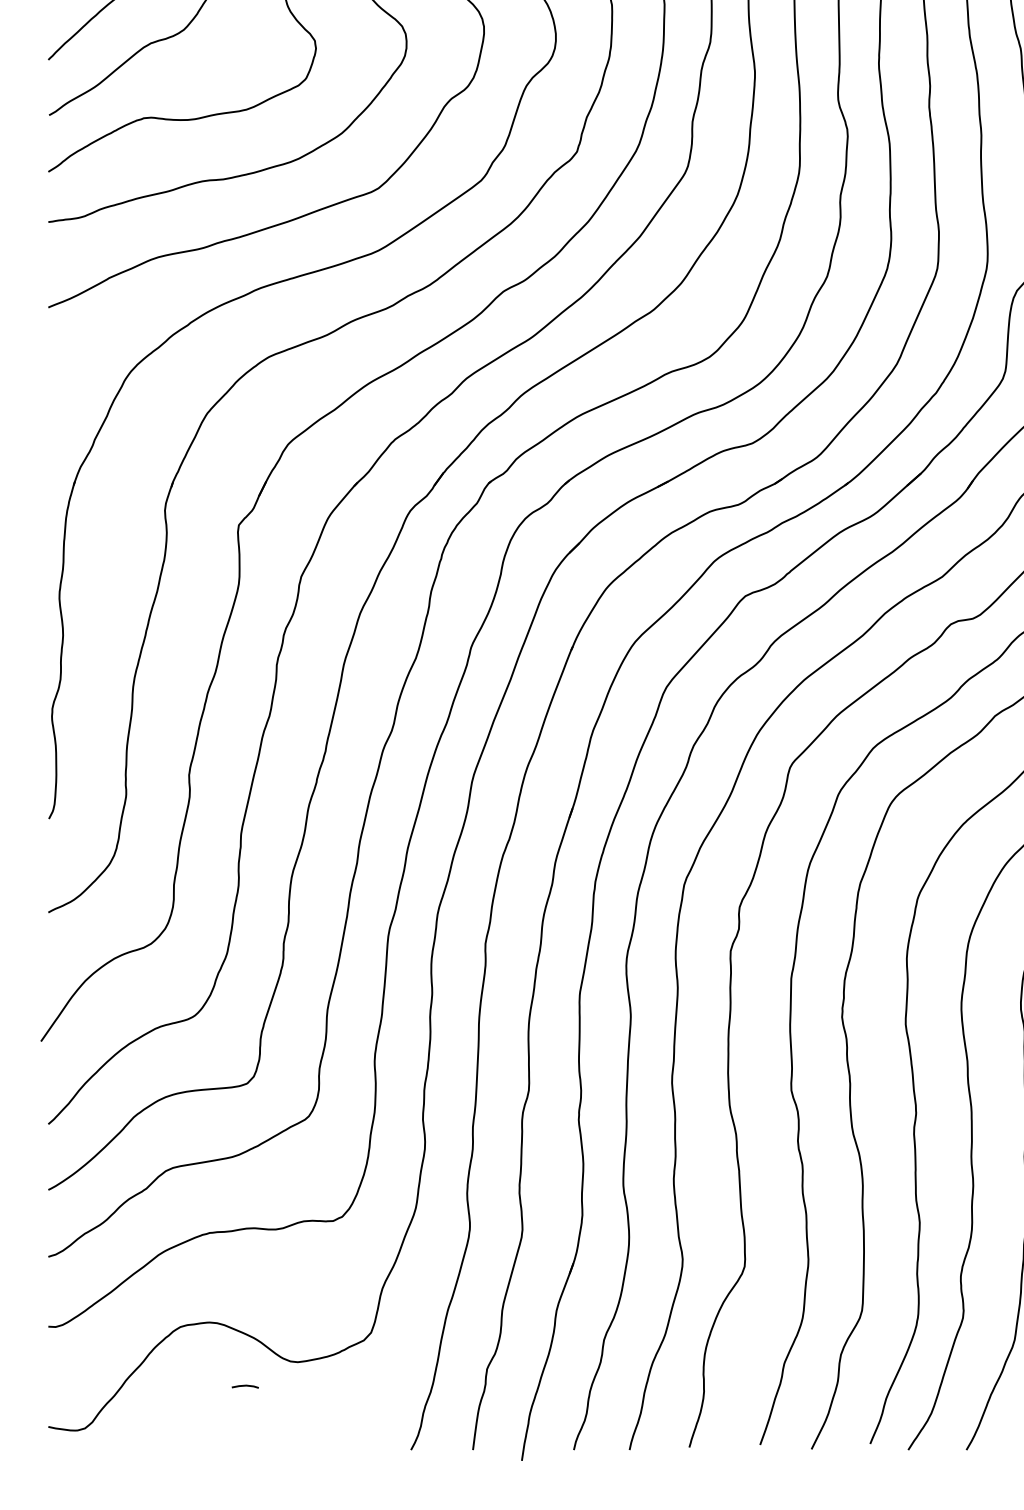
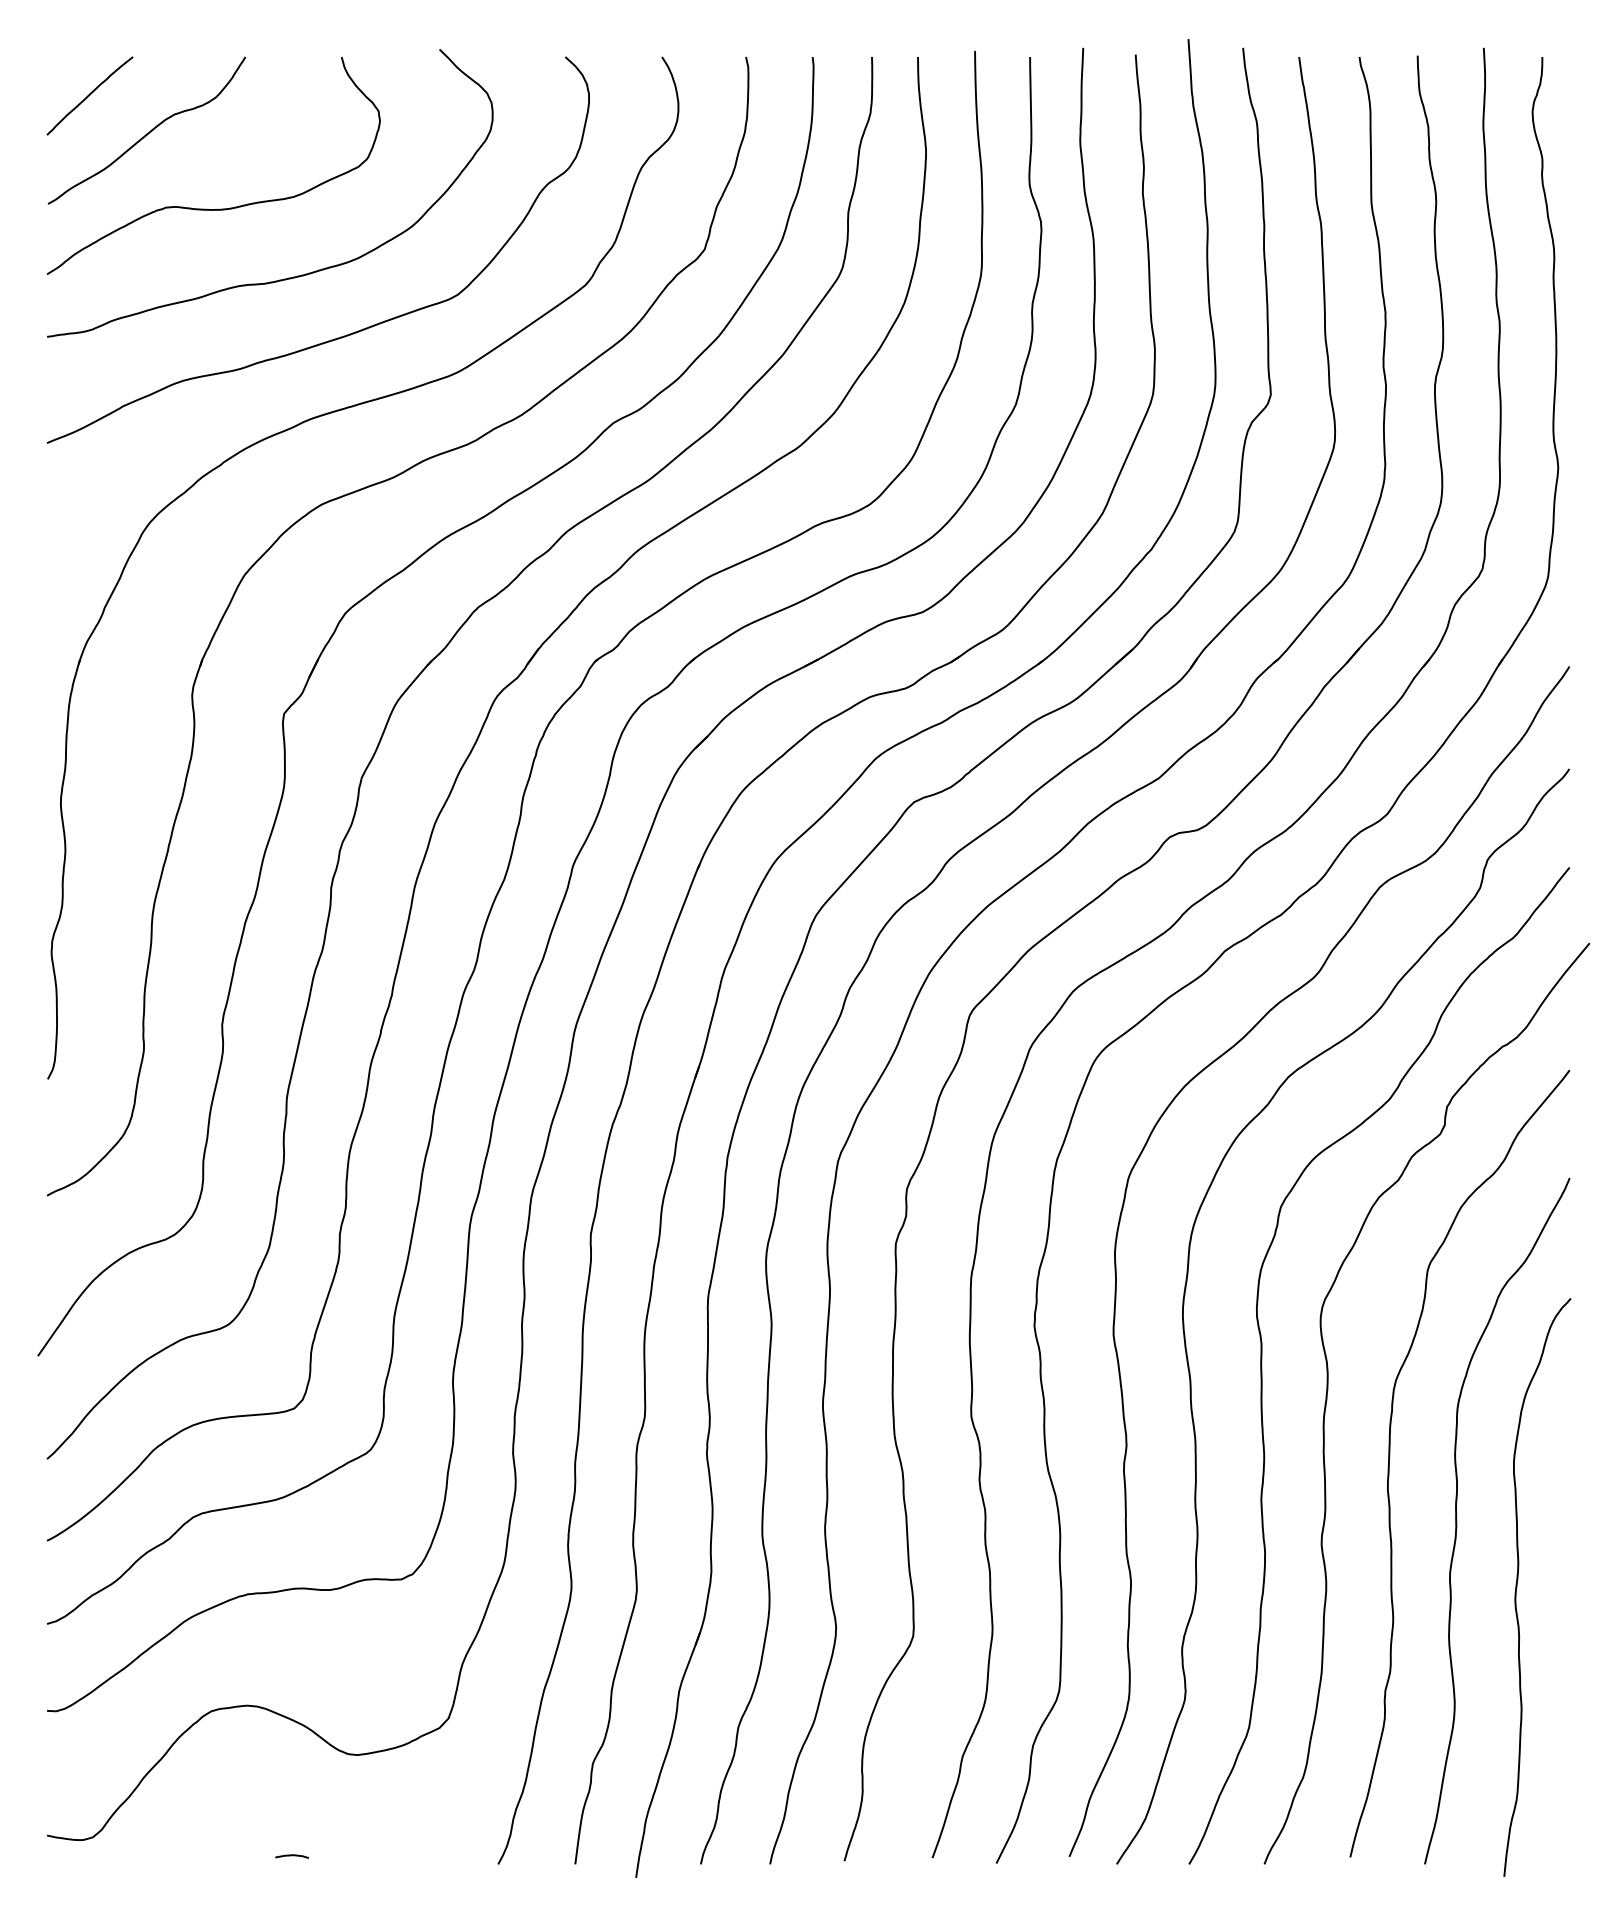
line: (244, 1386) -> (291, 1856), moved

